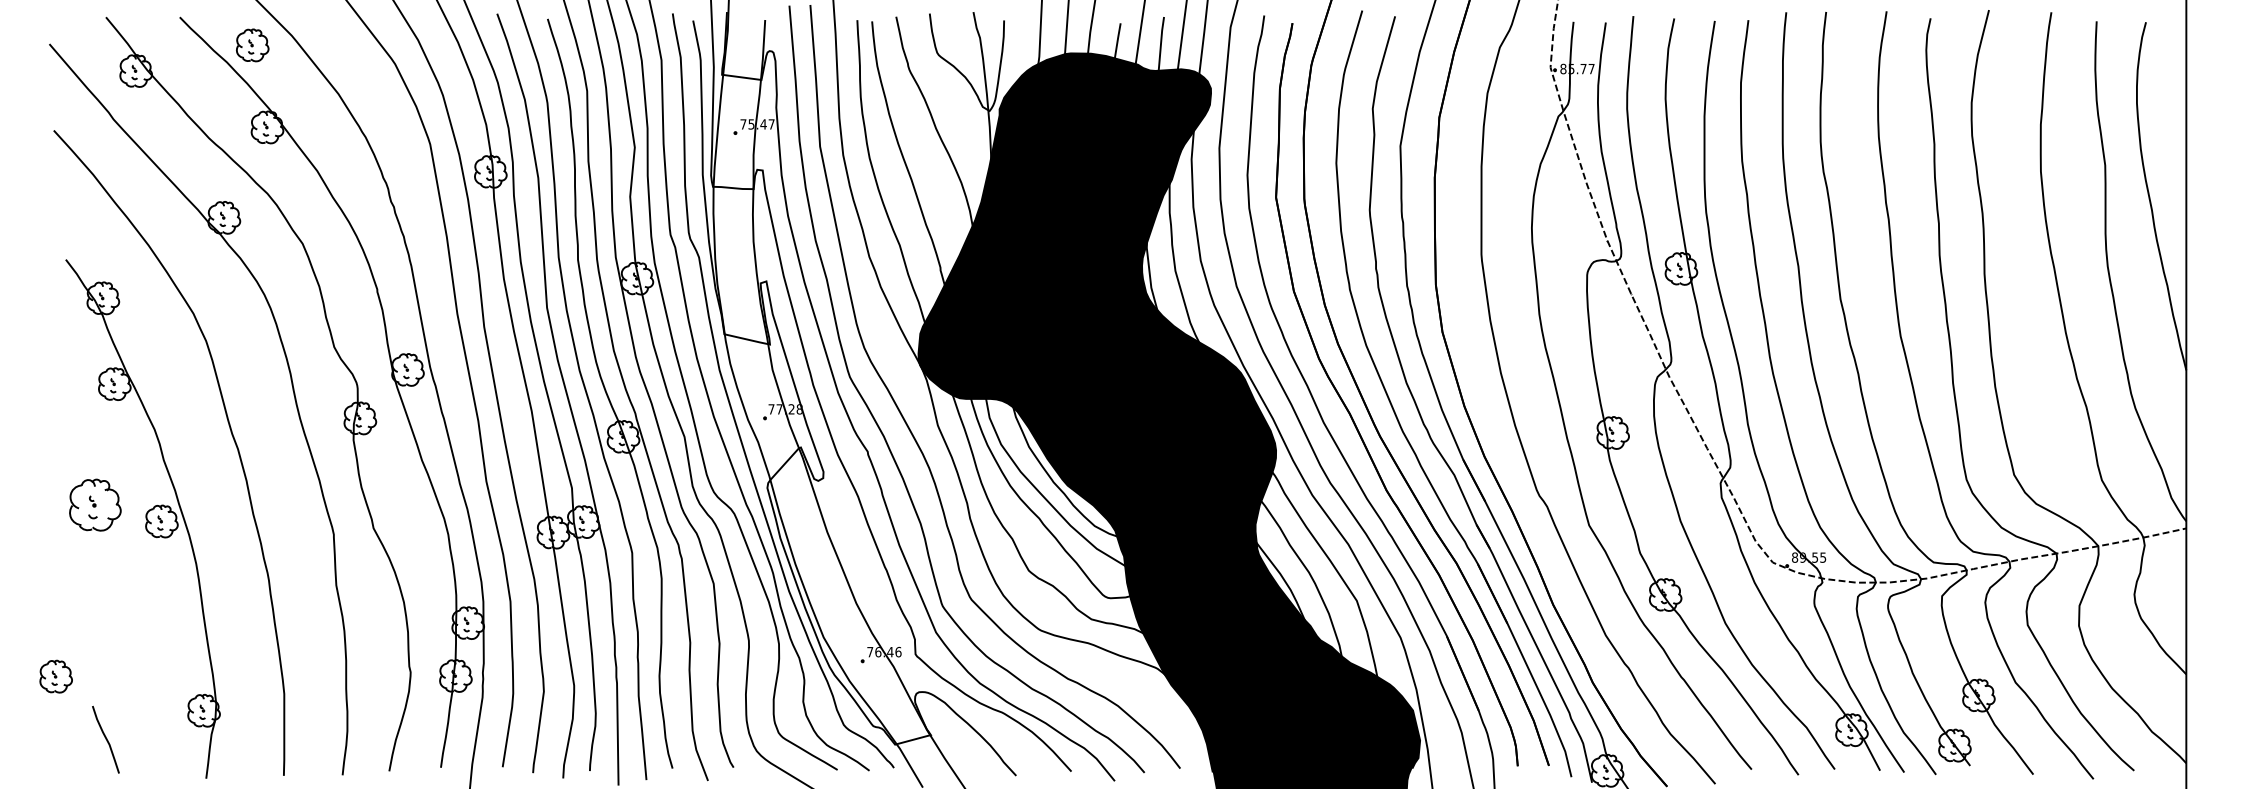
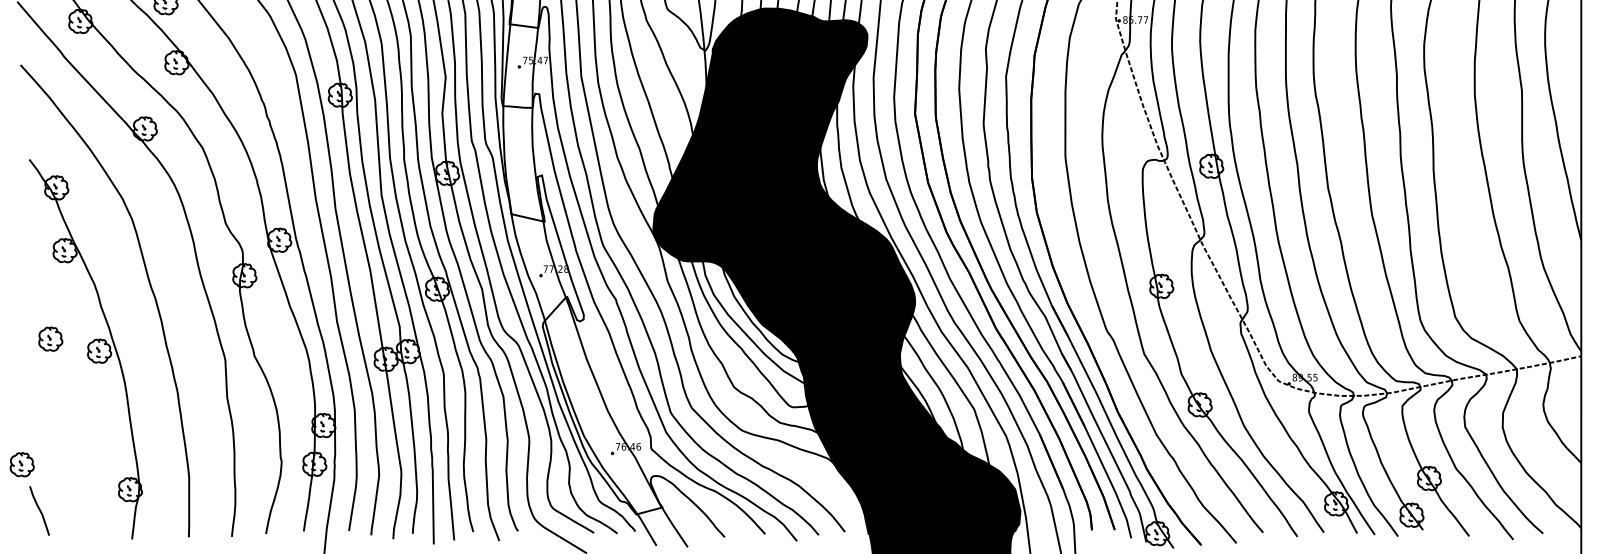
part: (94, 504) -> (50, 338), size x0.62
curve: (105, 739) -> (39, 510), moved

